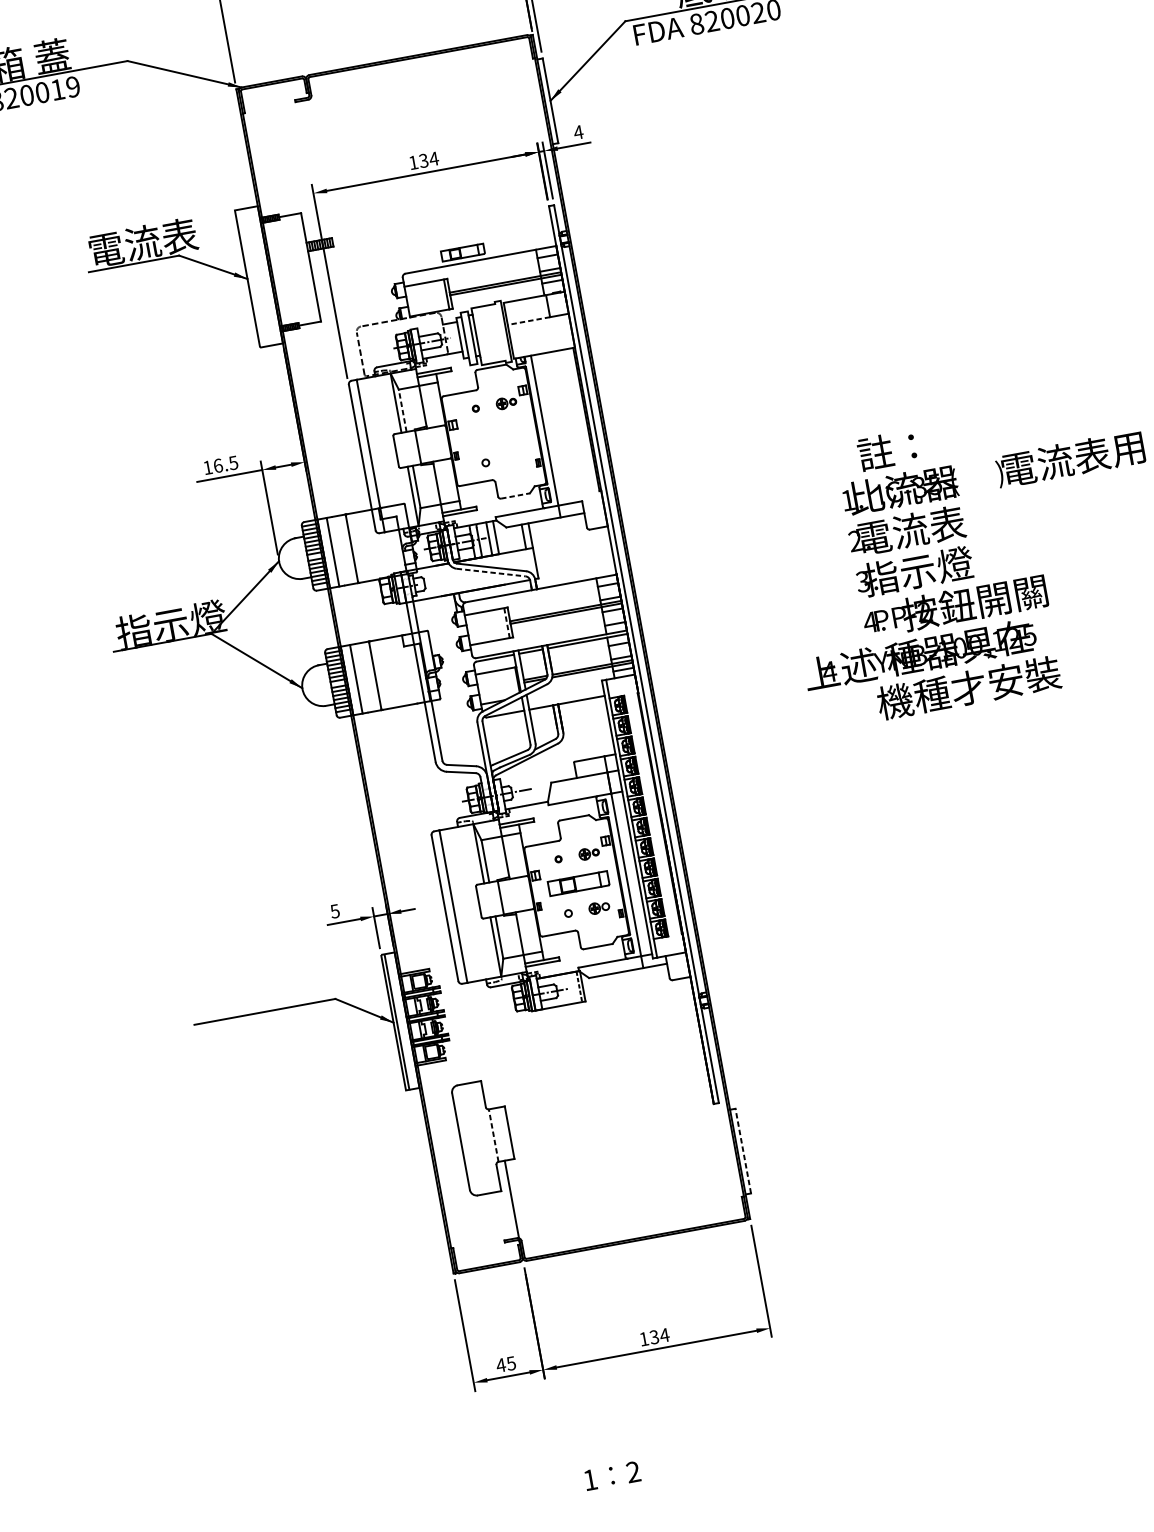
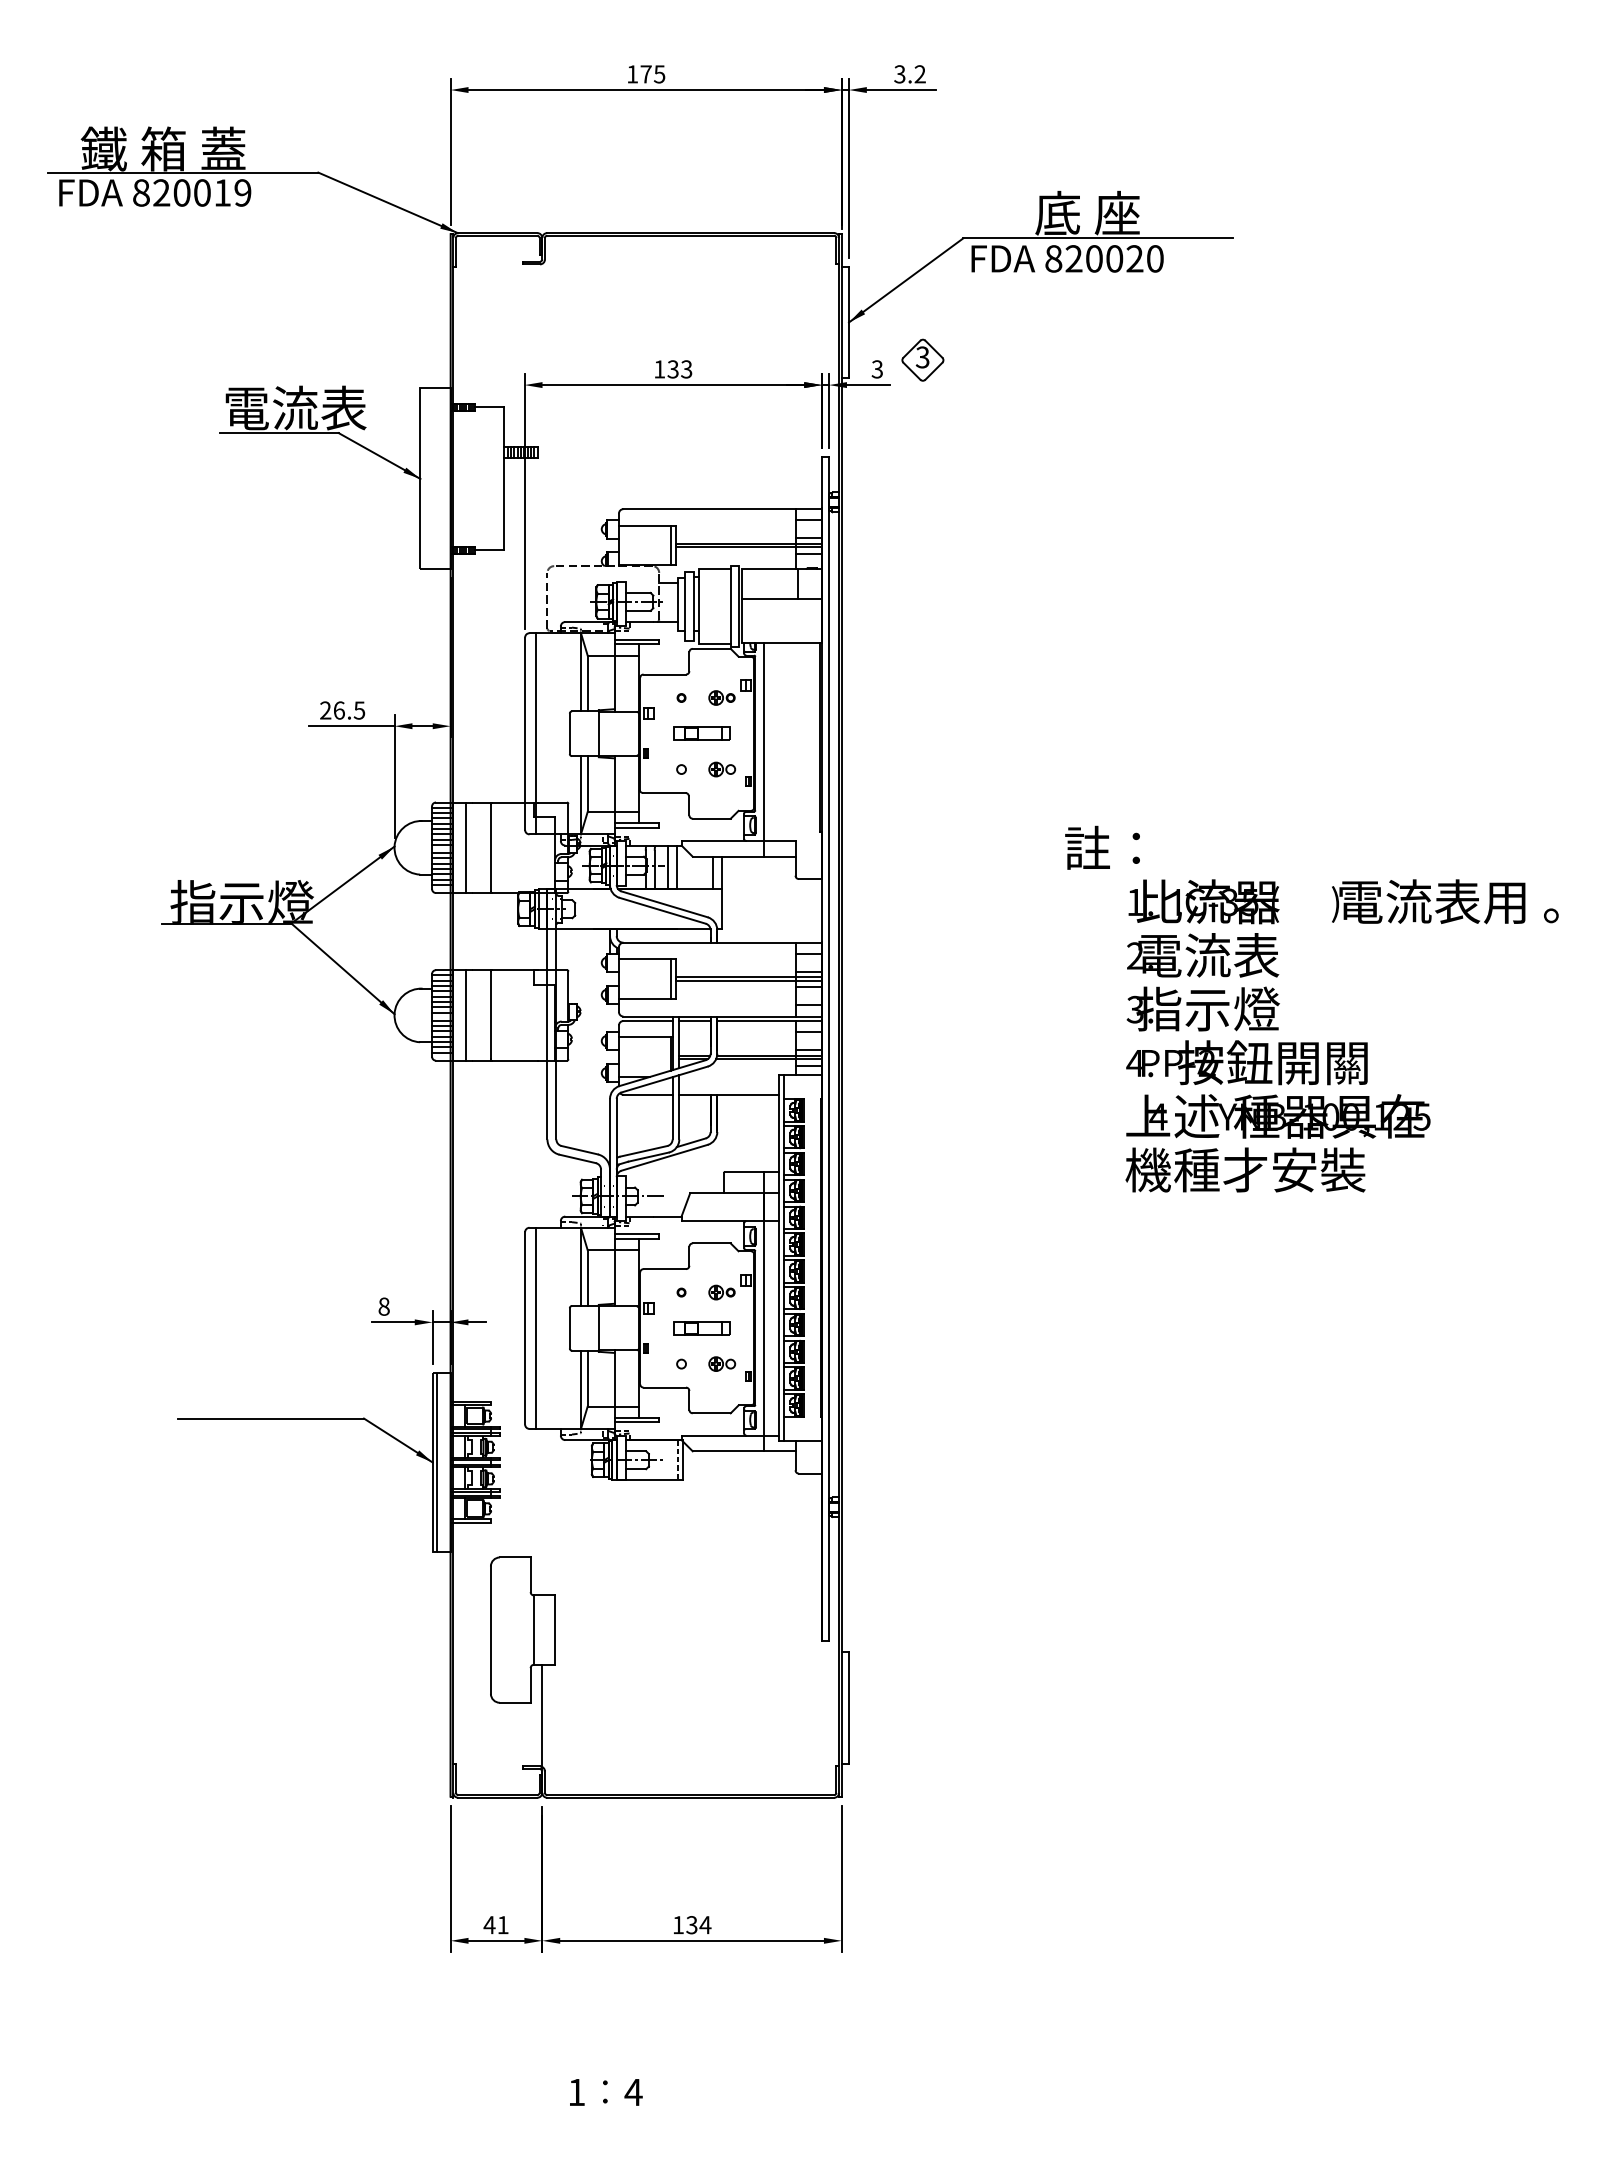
part: (611, 118) -> (922, 359), added
text: (578, 132) -> (877, 369), 4 -> 3
text: (433, 159) -> (686, 369), 134 -> 133
part: (462, 252) -> (701, 733), moved
line: (528, 321) -> (769, 598), dashed -> solid
line: (500, 331) -> (730, 605), added
line: (402, 410) -> (587, 683), dashed -> solid
text: (886, 450) -> (1102, 847), moved
part: (516, 457) -> (722, 769), added
text: (207, 467) -> (325, 710), 16.5 -> 26.5
line: (515, 495) -> (711, 818), dashed -> solid
line: (491, 572) -> (663, 910), dashed -> solid
line: (507, 622) -> (671, 978), dashed -> solid
text: (920, 654) -> (1278, 1116), moved
part: (578, 883) -> (701, 1328), size x0.71
text: (334, 911) -> (383, 1306), 5 -> 8
line: (494, 1135) -> (534, 1630), dashed -> solid
line: (742, 1151) -> (848, 1708), dashed -> solid
text: (510, 1363) -> (502, 1925), 45 -> 41
text: (633, 1471) -> (633, 2091), 2 -> 4

